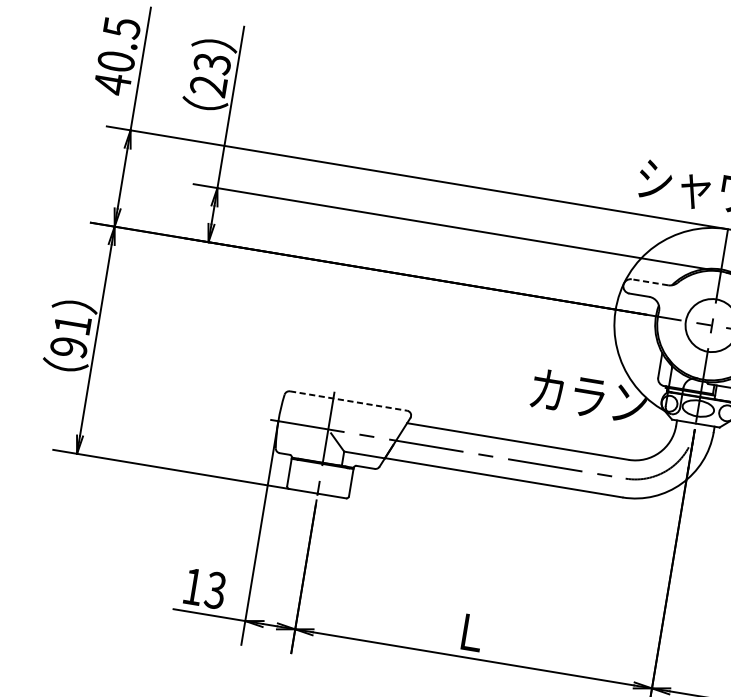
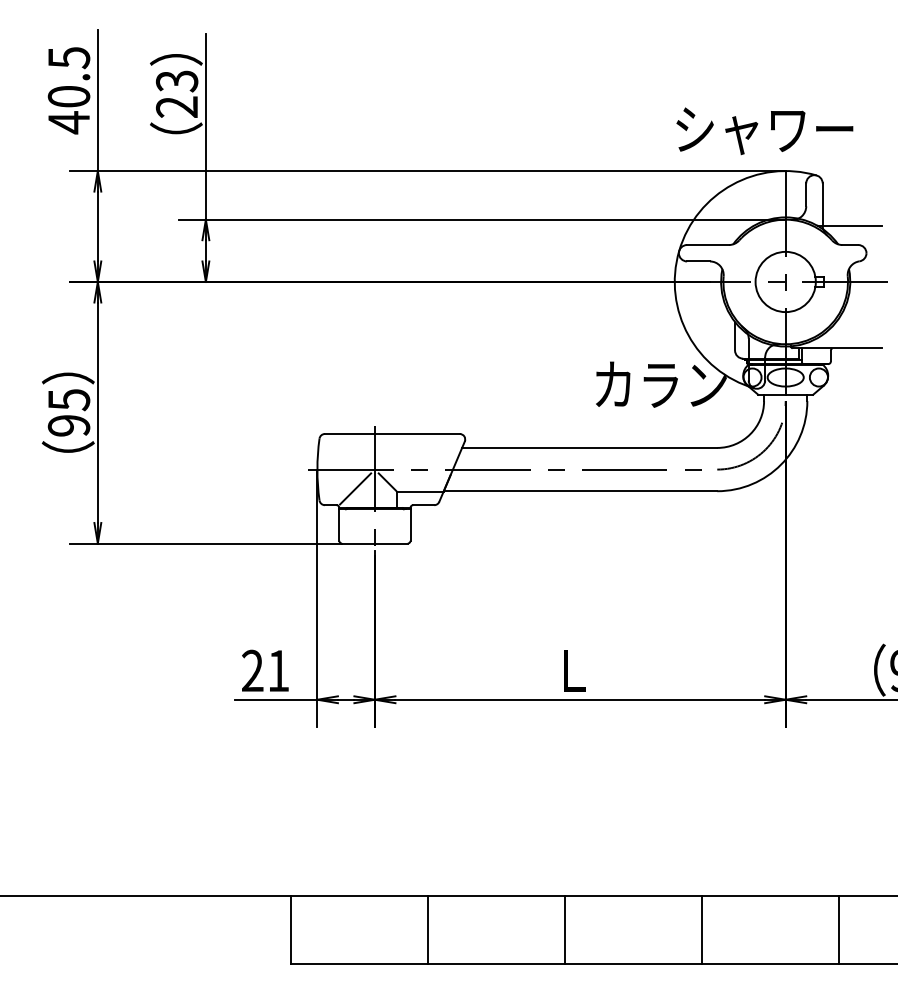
line: (650, 282) -> (708, 245), dashed -> solid
text: (73, 325) -> (69, 400), 91 -> 95
line: (348, 400) -> (392, 433), dashed -> solid
line: (308, 443) -> (355, 488), added
text: (204, 588) -> (265, 670), 13 -> 21

